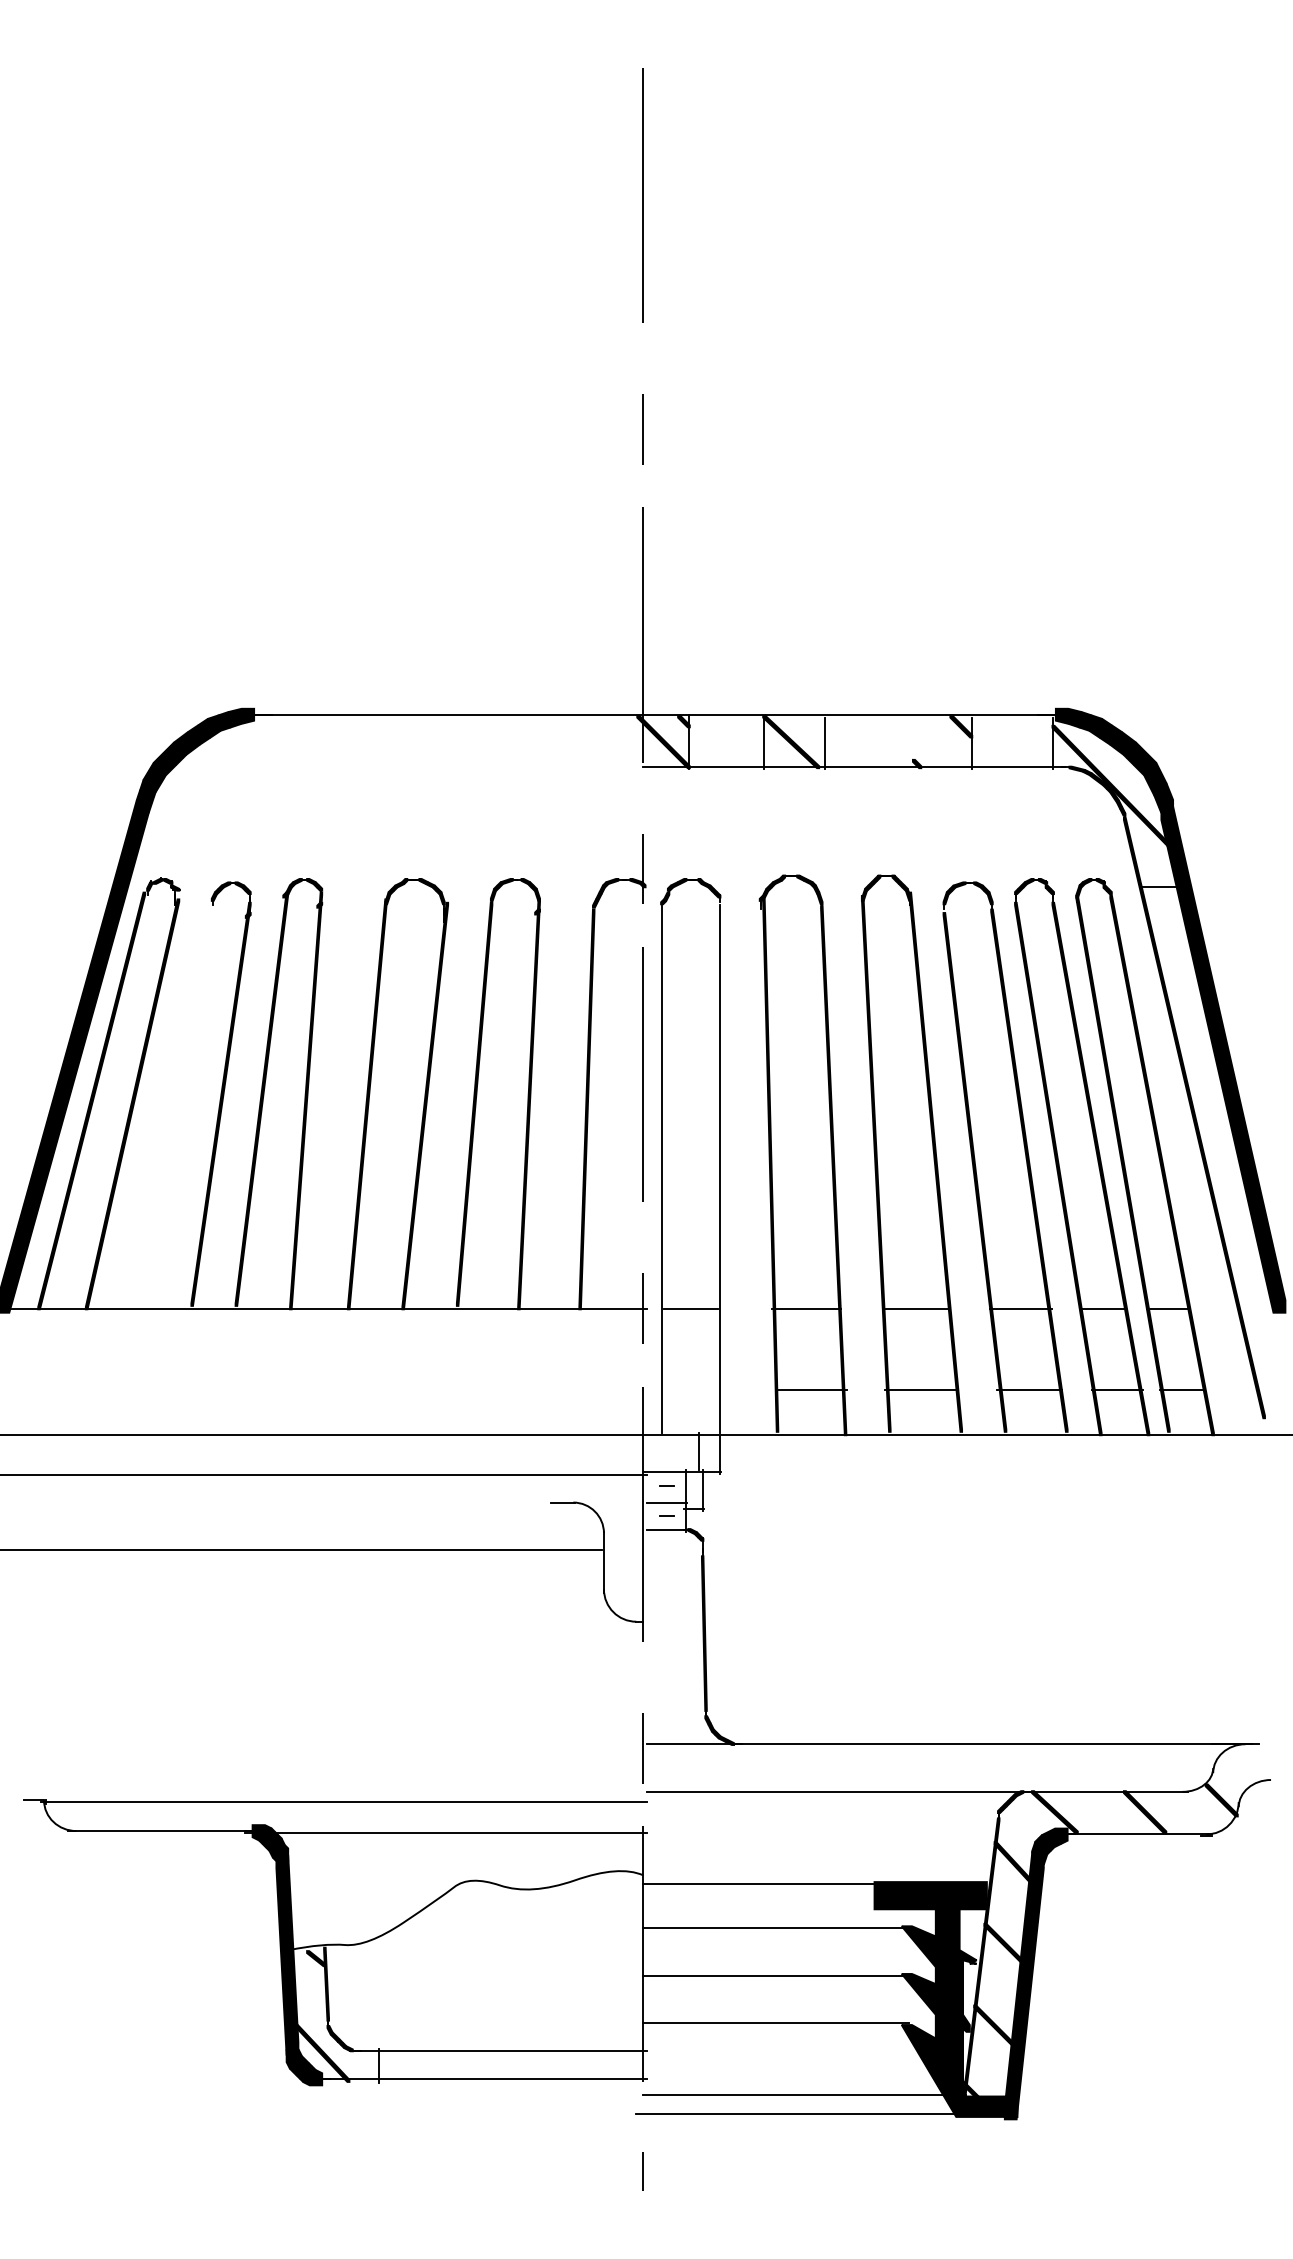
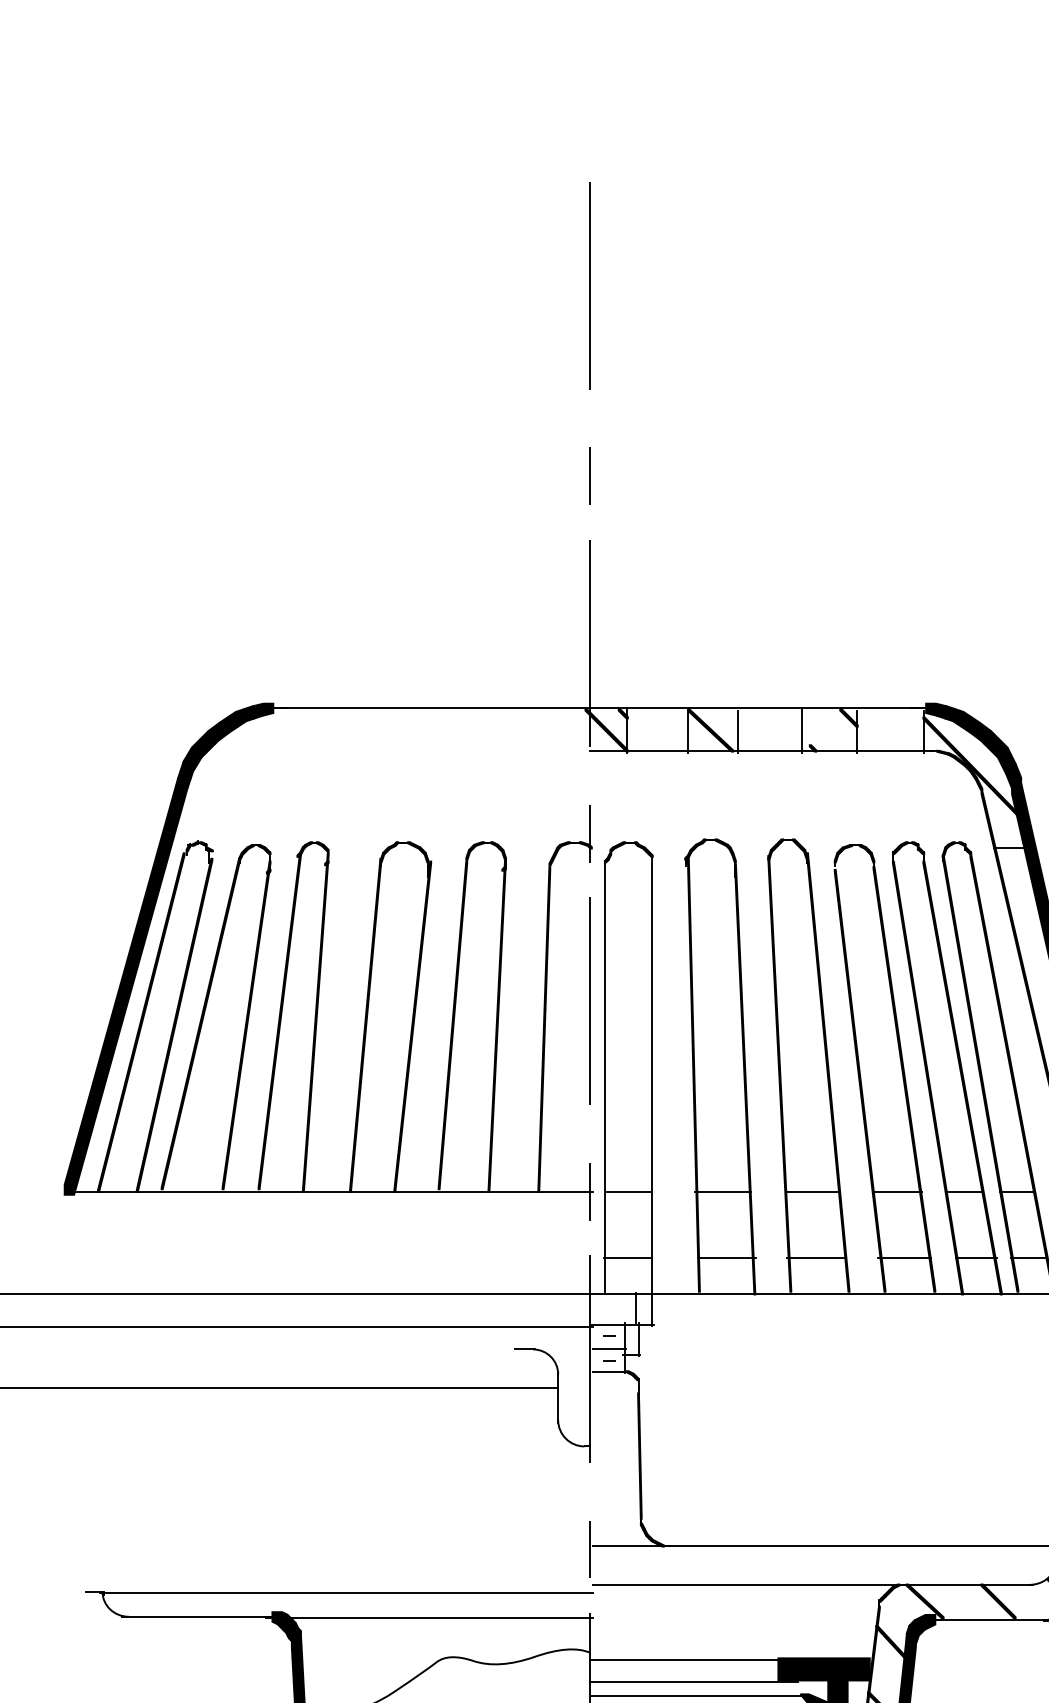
line: (903, 741) -> (801, 730), added
fill: (164, 1102) -> (200, 1023), added
line: (688, 1390) -> (626, 1258), added
line: (770, 1910) -> (693, 1681), added

